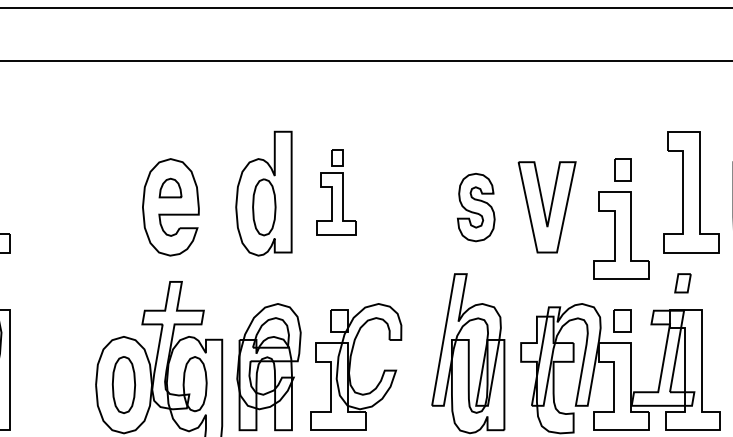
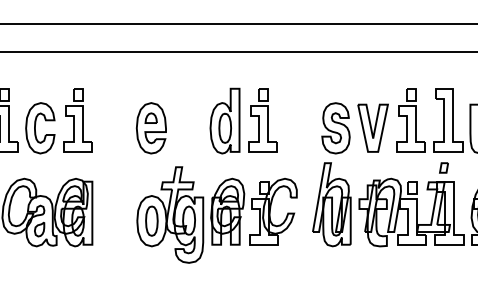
part: (335, 192) -> (262, 120), size x1.43
part: (169, 207) -> (150, 128), moved
part: (475, 207) -> (335, 128), size x1.43
part: (620, 219) -> (410, 120), moved

